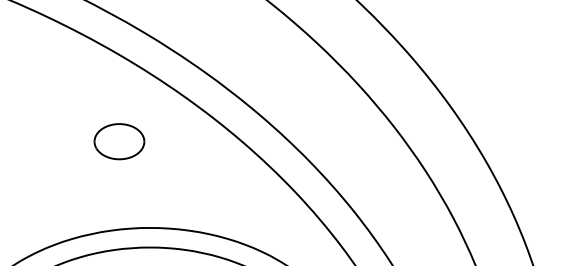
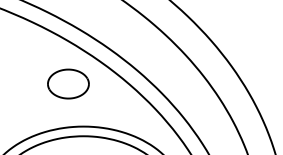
part: (119, 140) -> (68, 83), size x1.67

